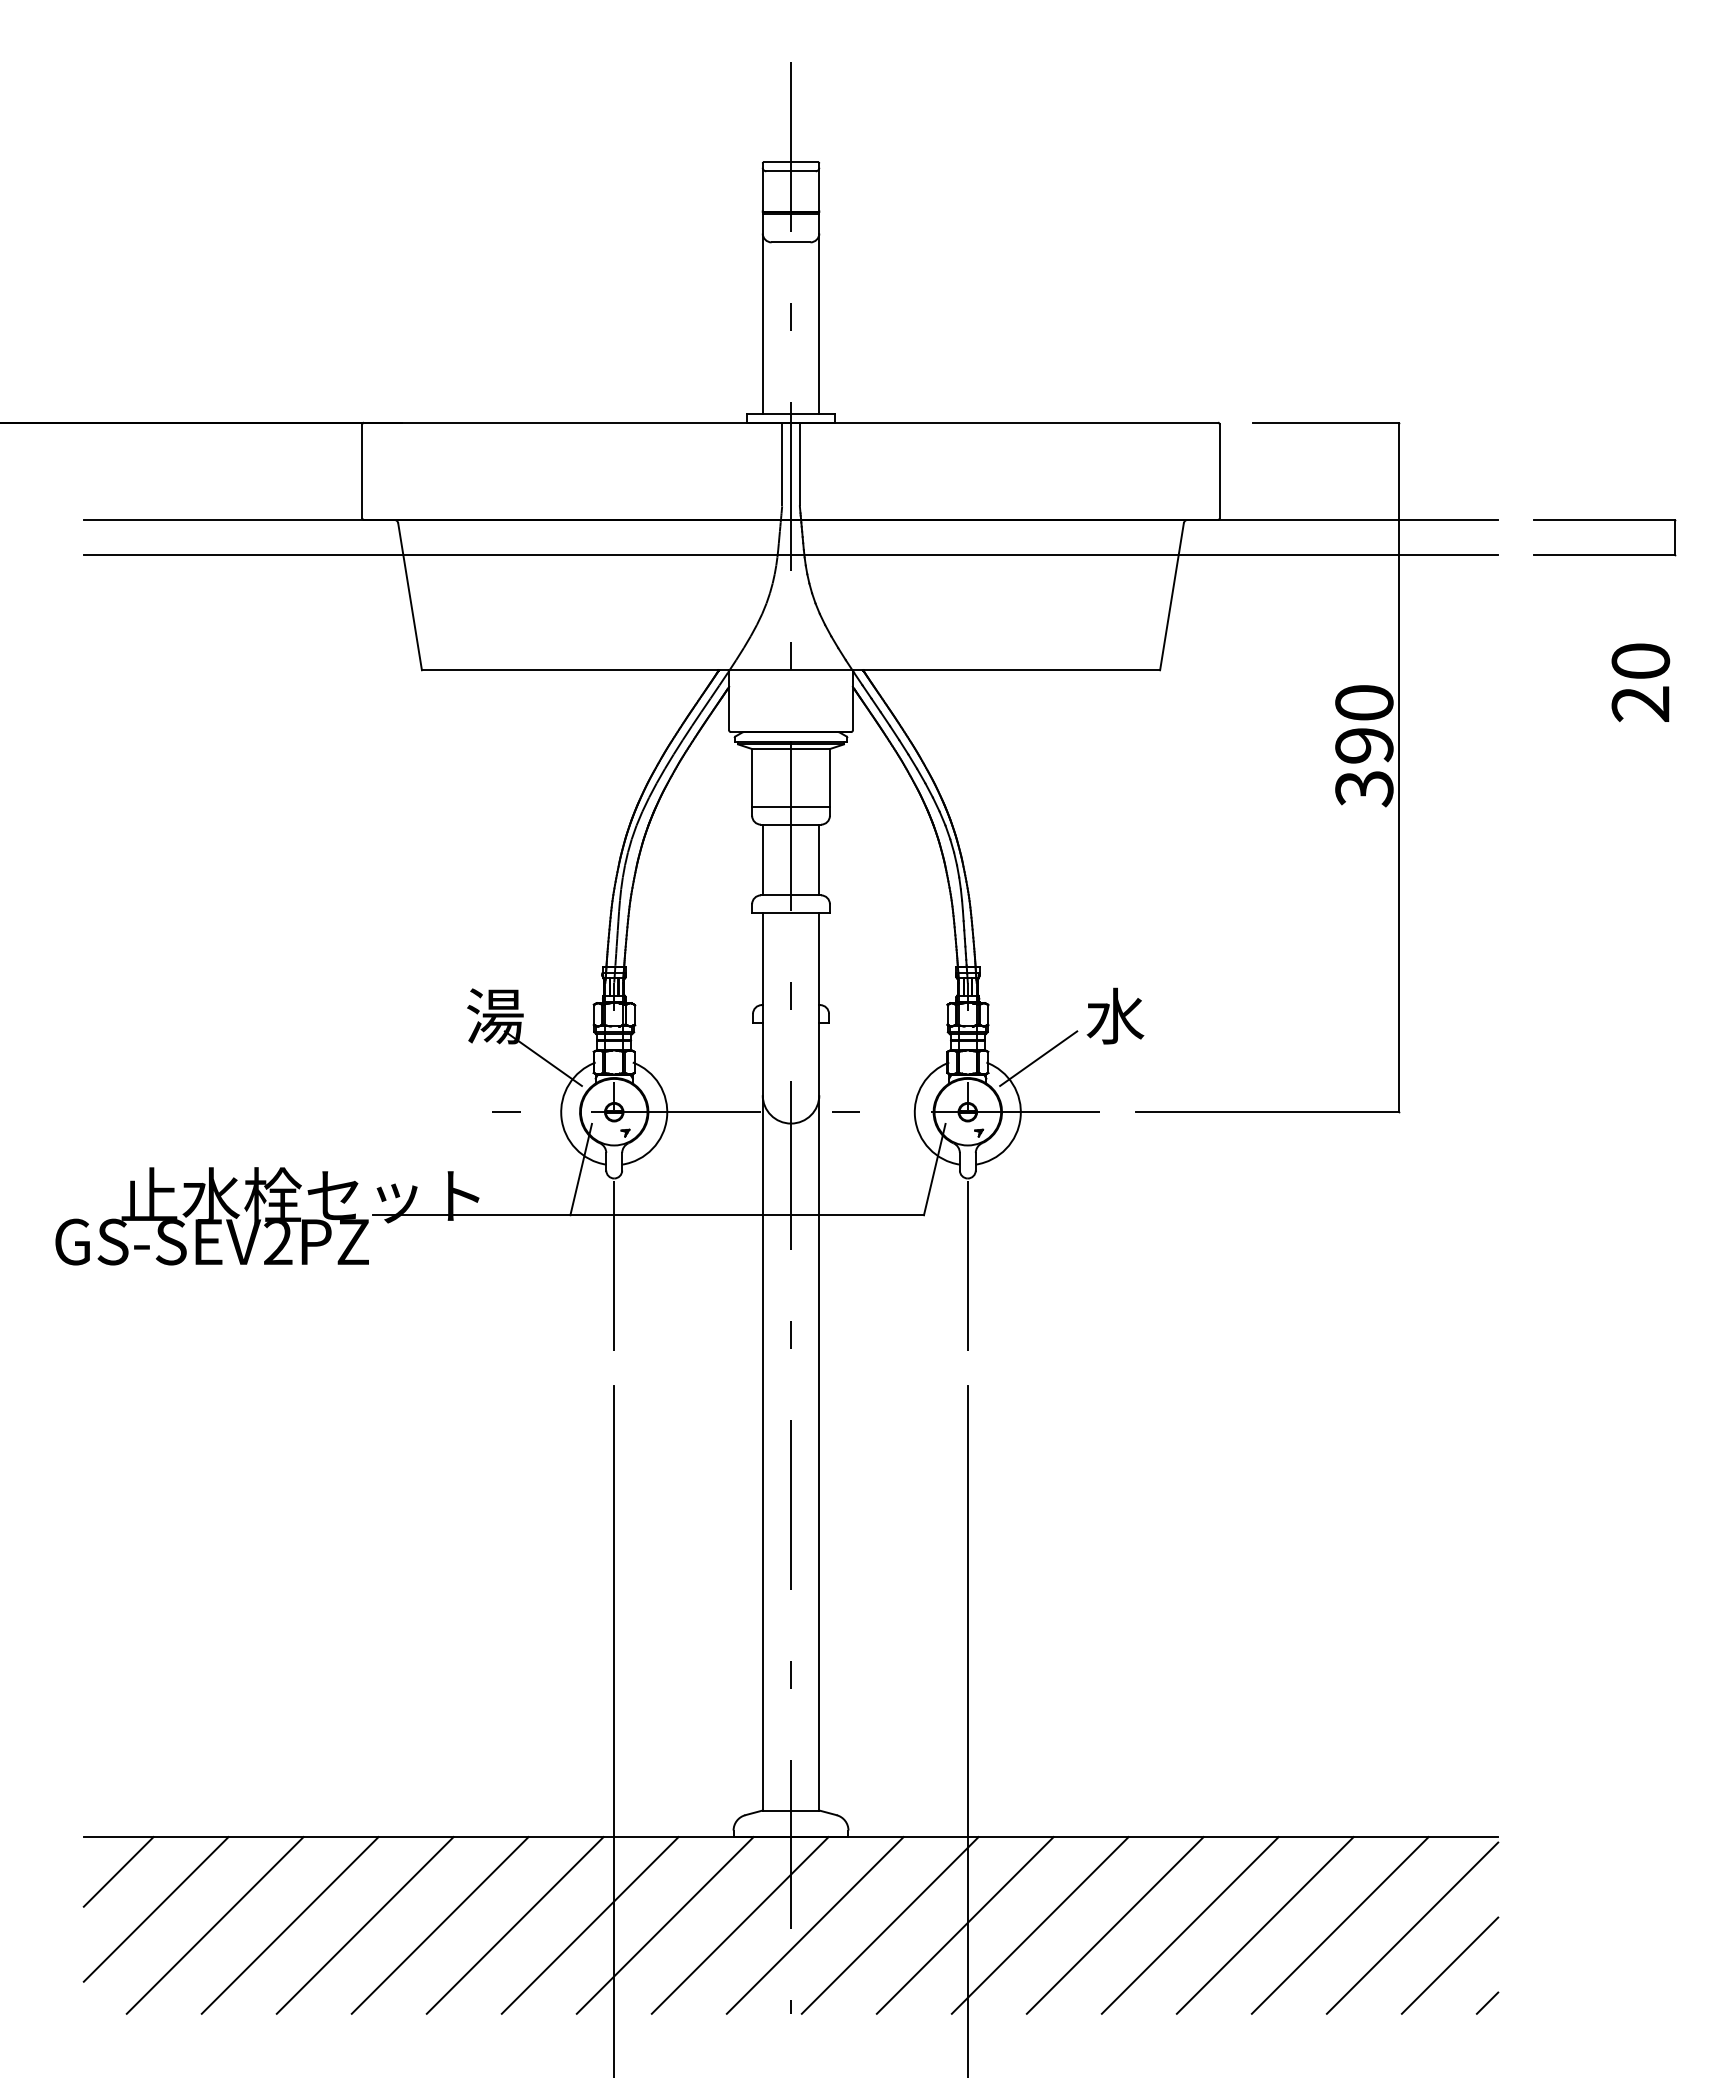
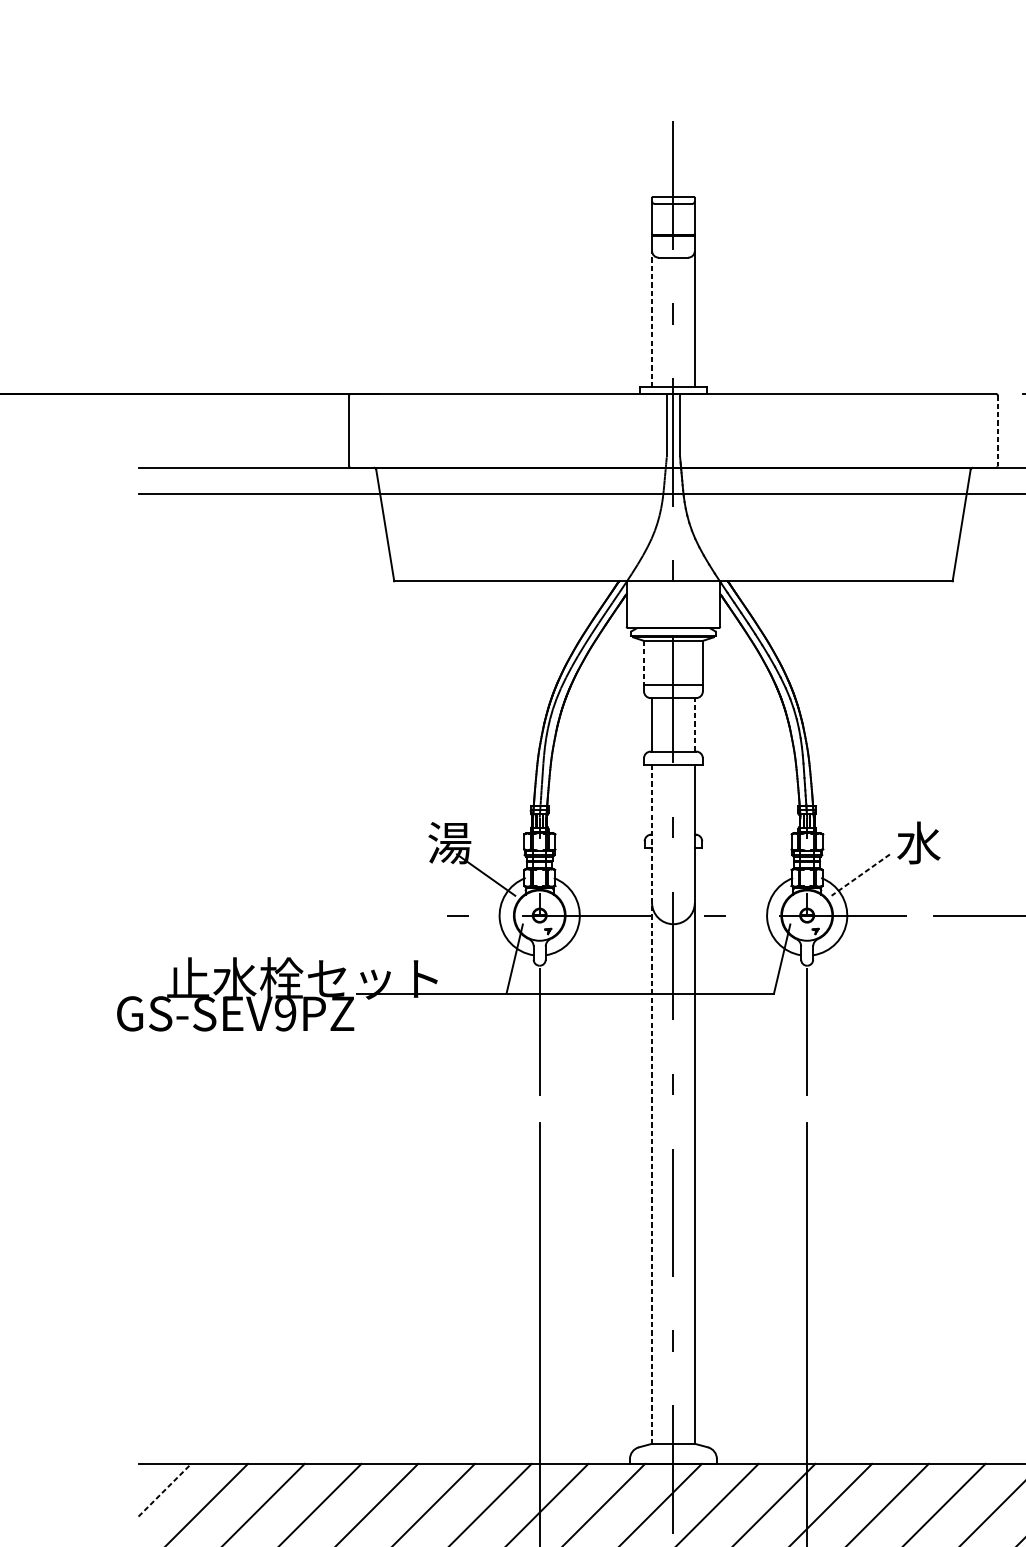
line: (762, 324) -> (651, 319), solid -> dashed
line: (1219, 471) -> (997, 430), solid -> dashed
line: (751, 777) -> (643, 662), solid -> dashed
line: (819, 859) -> (694, 724), solid -> dashed
line: (1038, 1058) -> (860, 874), solid -> dashed
text: (278, 1243) -> (285, 1014), GS-SEV2PZ -> GS-SEV9PZ
line: (762, 1361) -> (651, 1104), solid -> dashed
line: (119, 1871) -> (165, 1489), solid -> dashed

